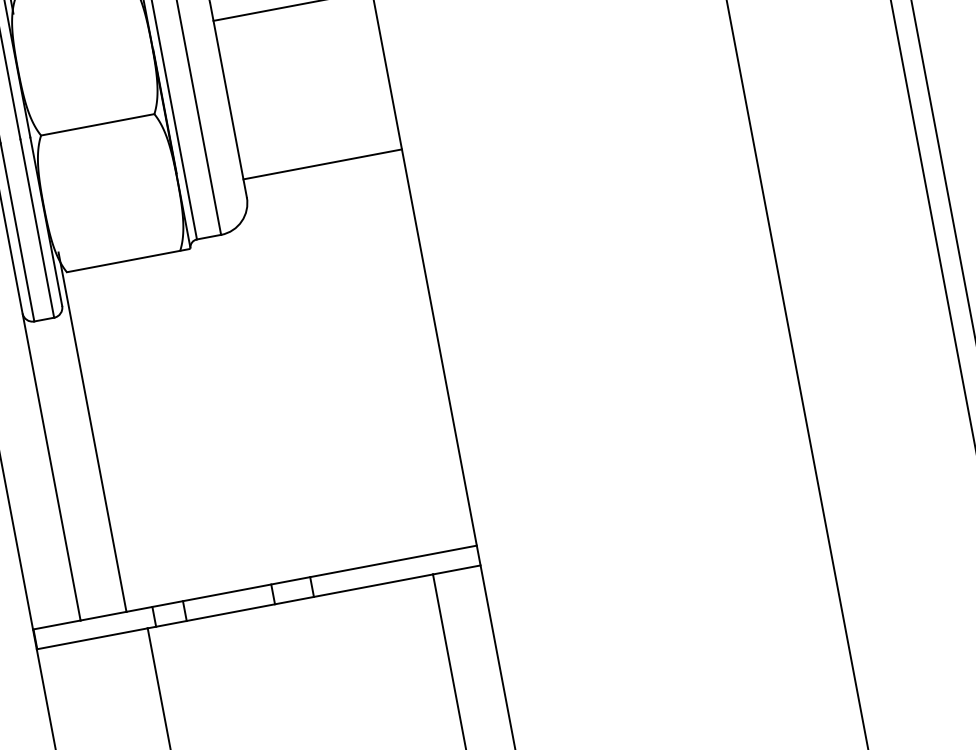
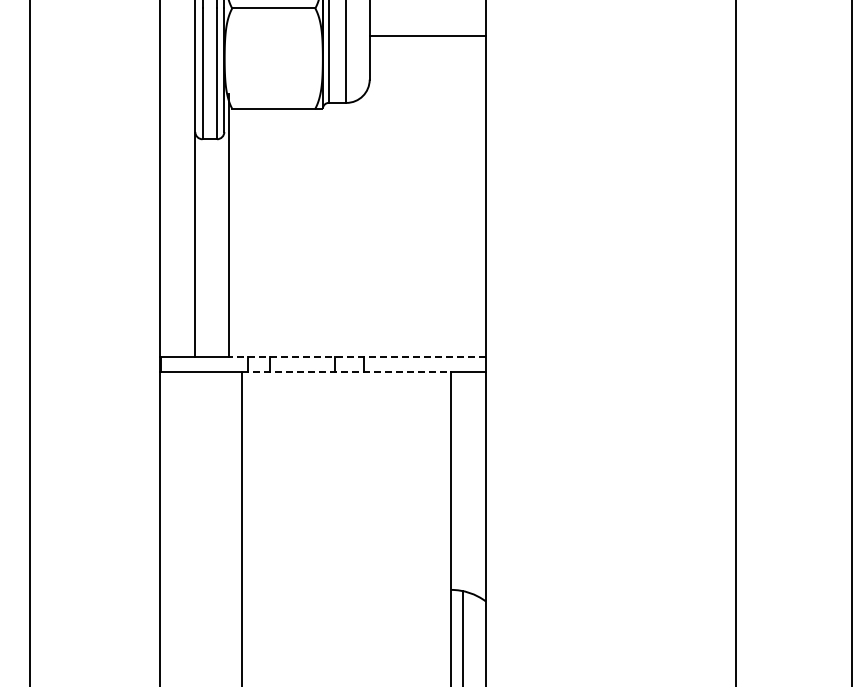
line: (322, 164) -> (427, 35), moved
line: (301, 578) -> (357, 357), solid -> dashed
line: (290, 600) -> (346, 371), solid -> dashed

